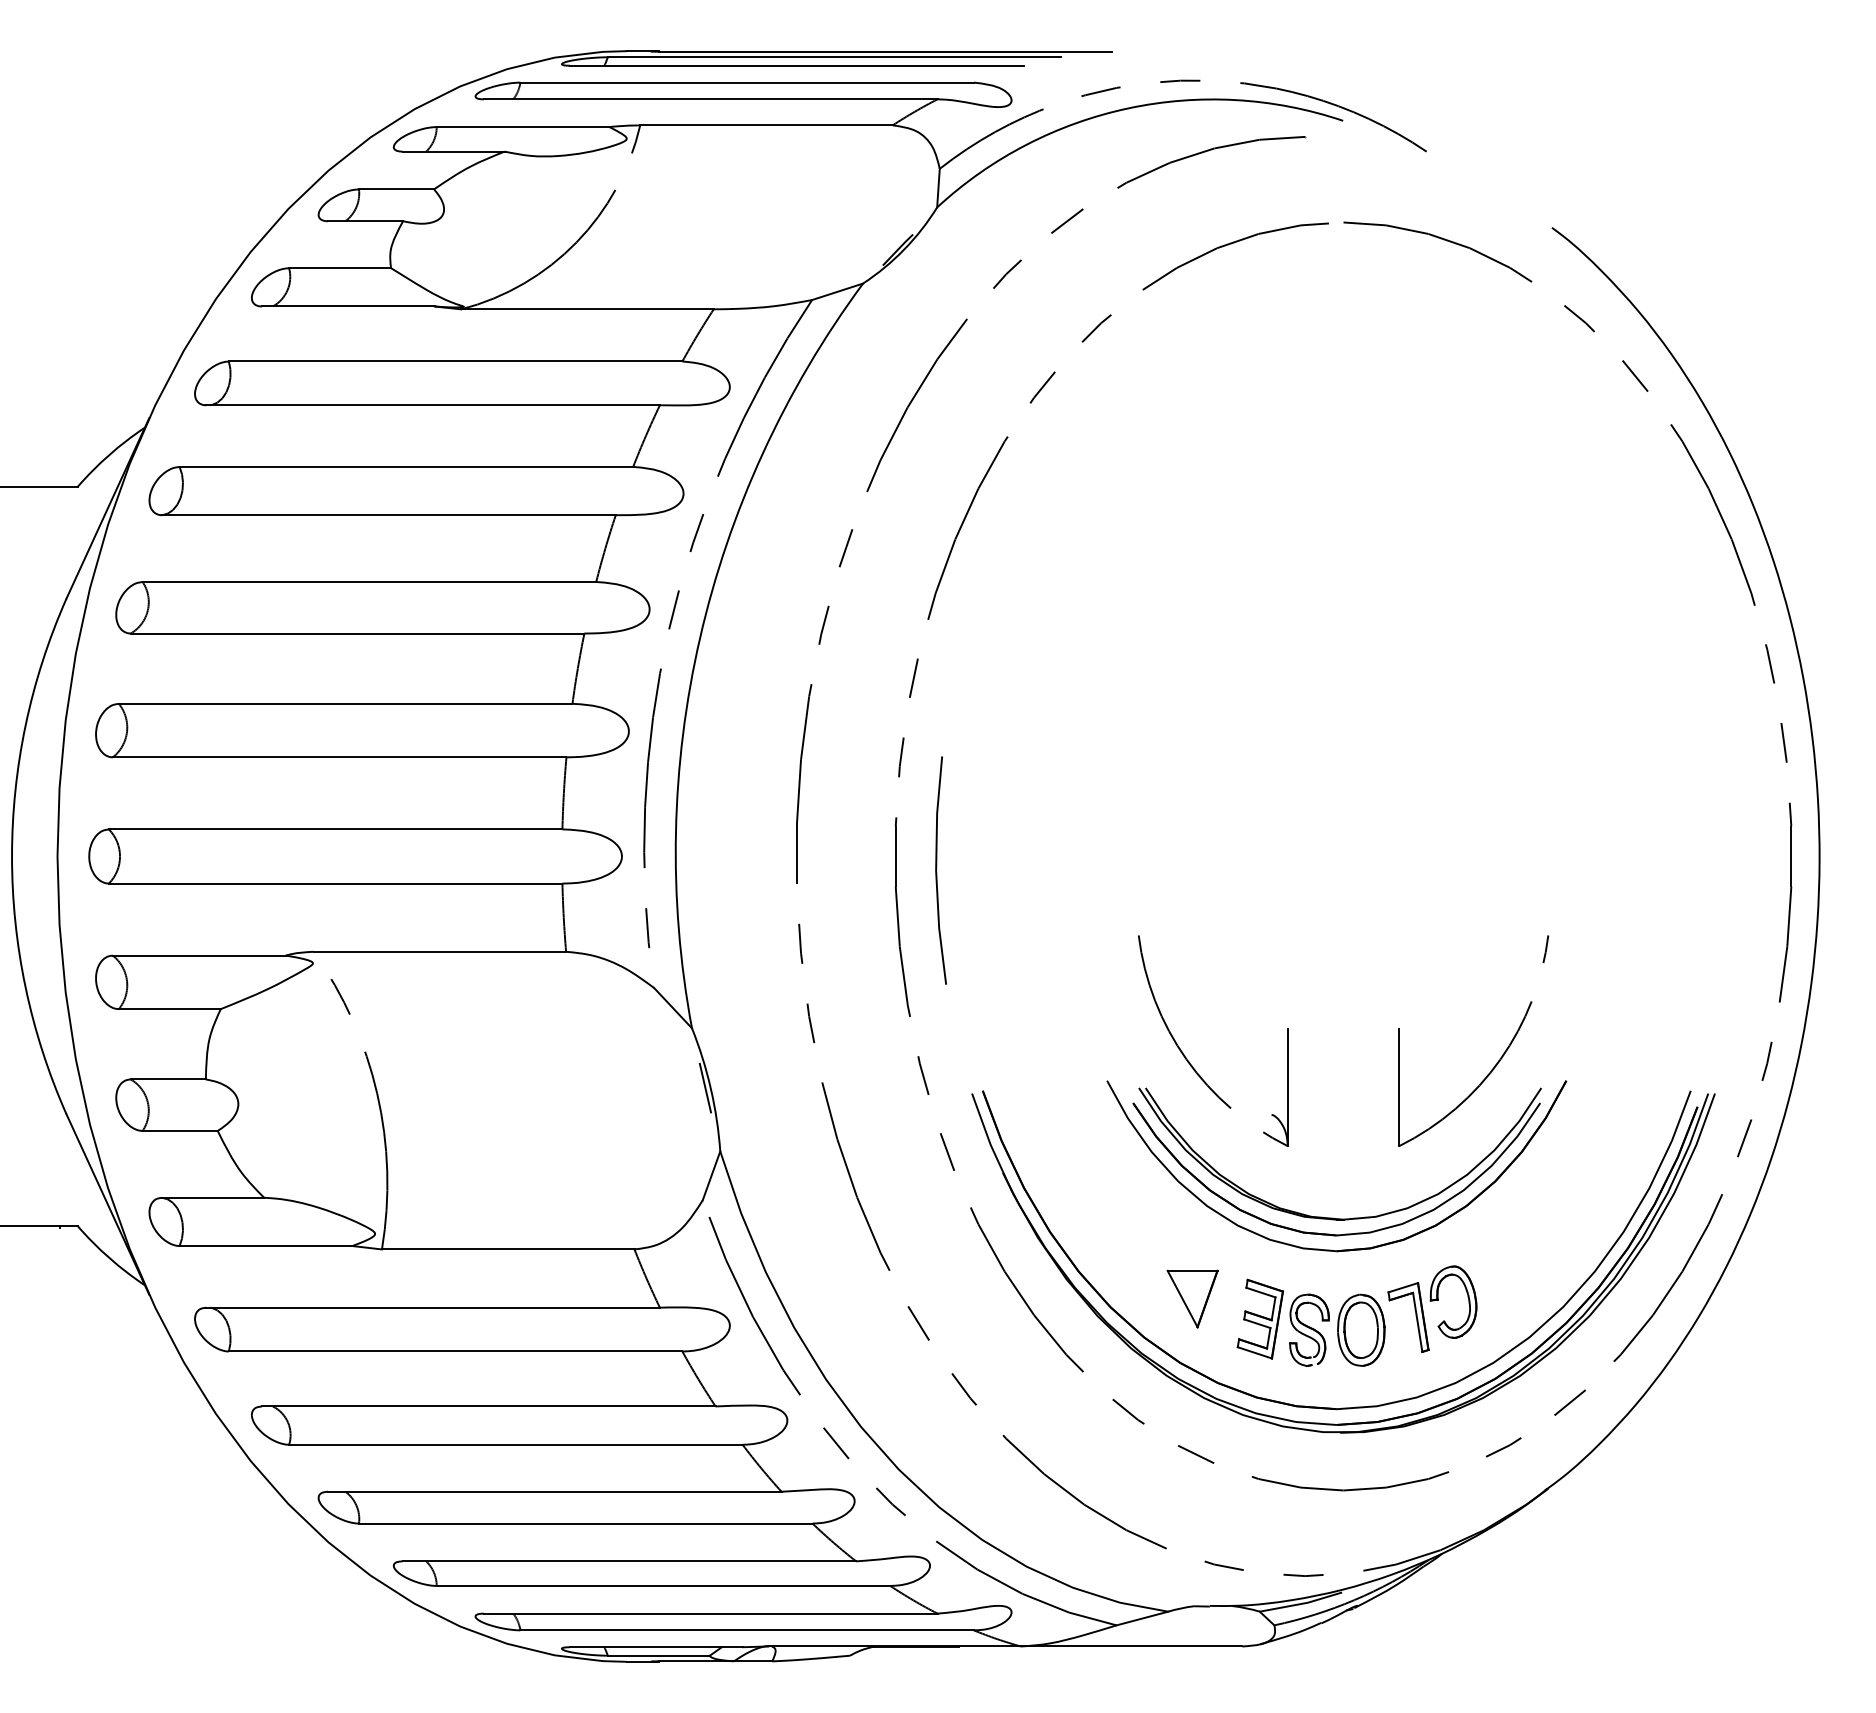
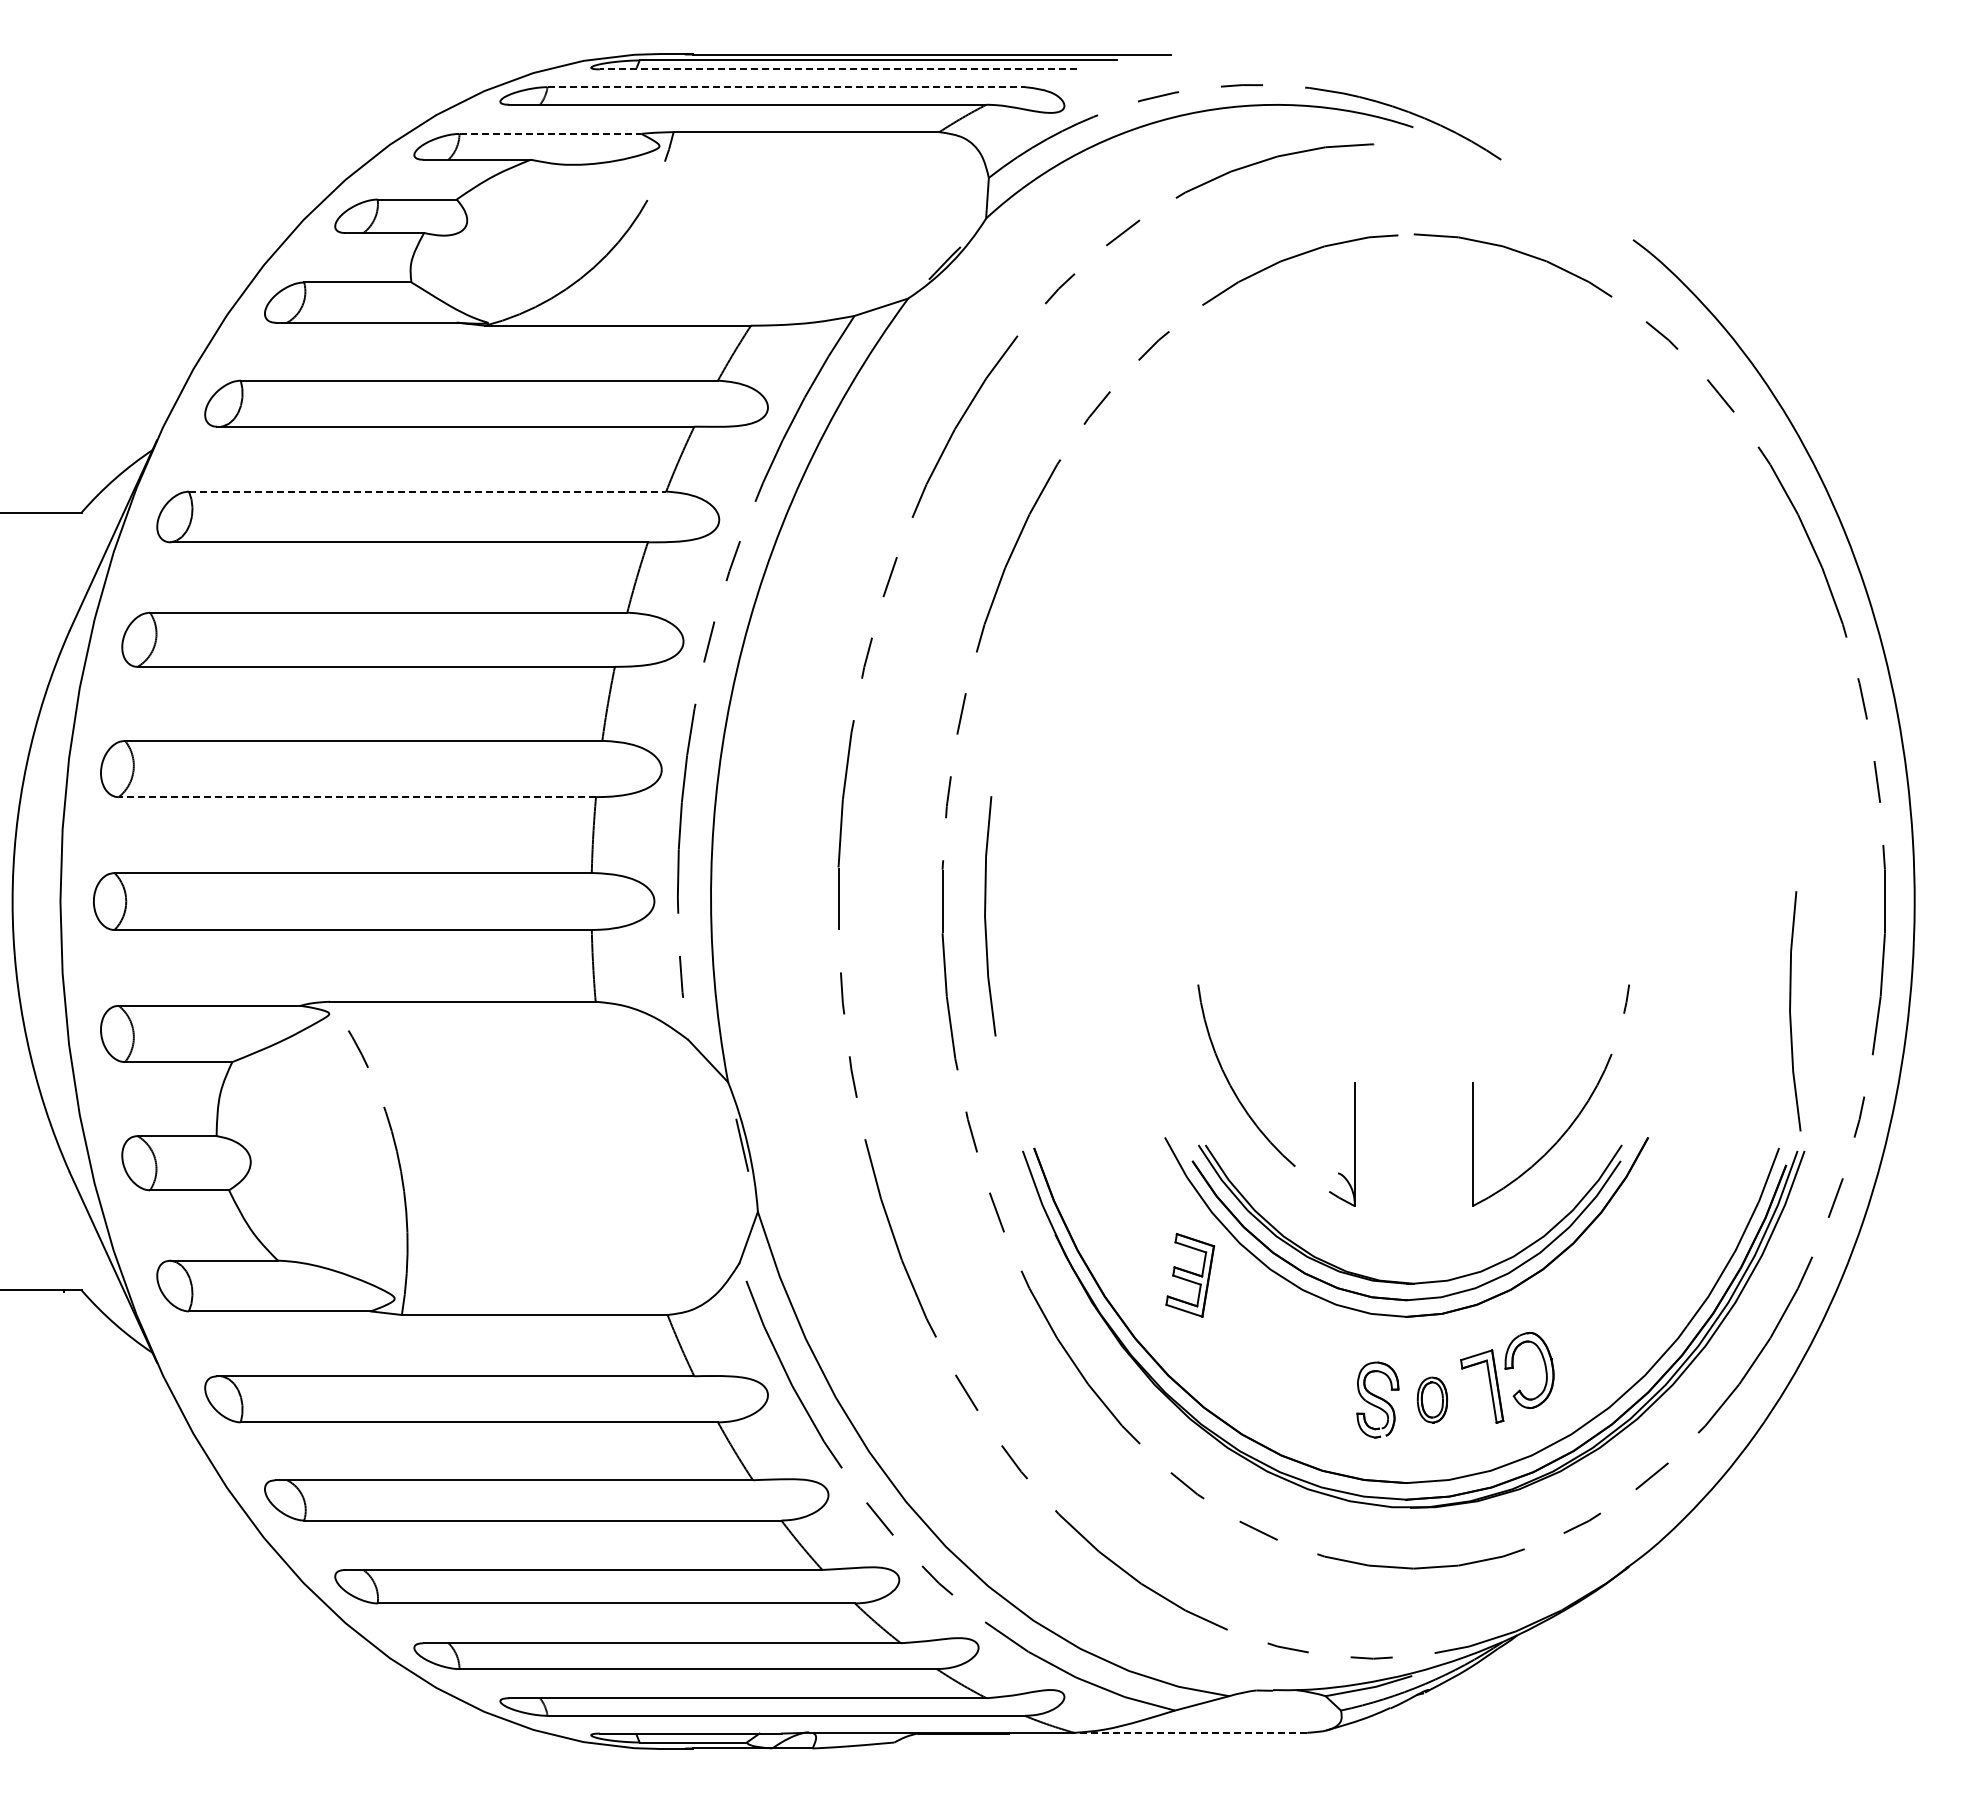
line: (796, 65) -> (838, 69), solid -> dashed
line: (747, 82) -> (786, 87), solid -> dashed
line: (523, 126) -> (550, 133), solid -> dashed
line: (406, 466) -> (427, 491), solid -> dashed
line: (339, 757) -> (357, 797), solid -> dashed
line: (1701, 961) -> (1790, 1011), added
part: (1192, 1298) -> (1254, 1366), removed
part: (1260, 1319) -> (1190, 1275), moved
part: (1361, 1329) -> (1432, 1399), size x0.6
line: (1131, 1646) -> (1190, 1732), solid -> dashed

